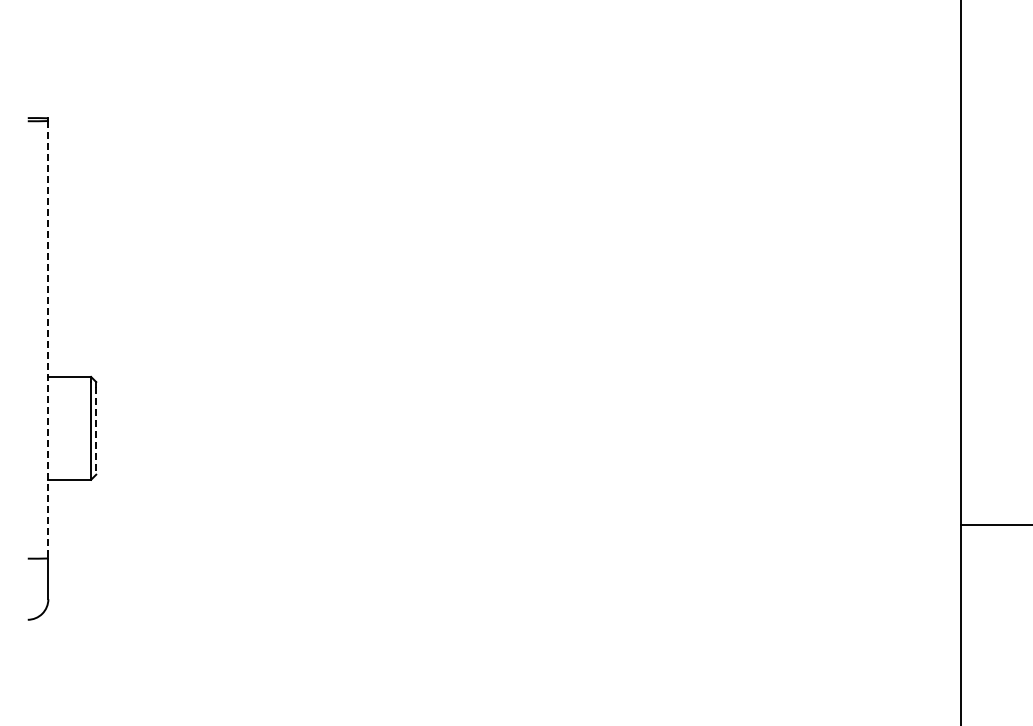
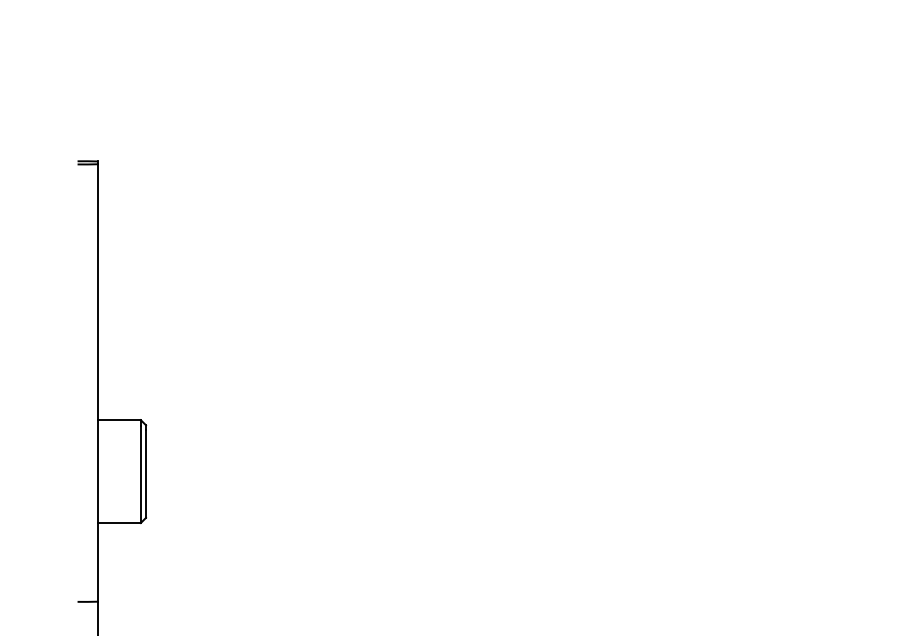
line: (48, 339) -> (98, 382), dashed -> solid
line: (96, 430) -> (146, 473), dashed -> solid

